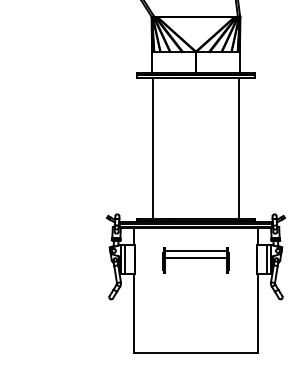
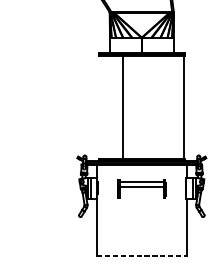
line: (153, 147) -> (122, 107), moved
line: (238, 147) -> (183, 107), moved
line: (196, 353) -> (142, 256), solid -> dashed

